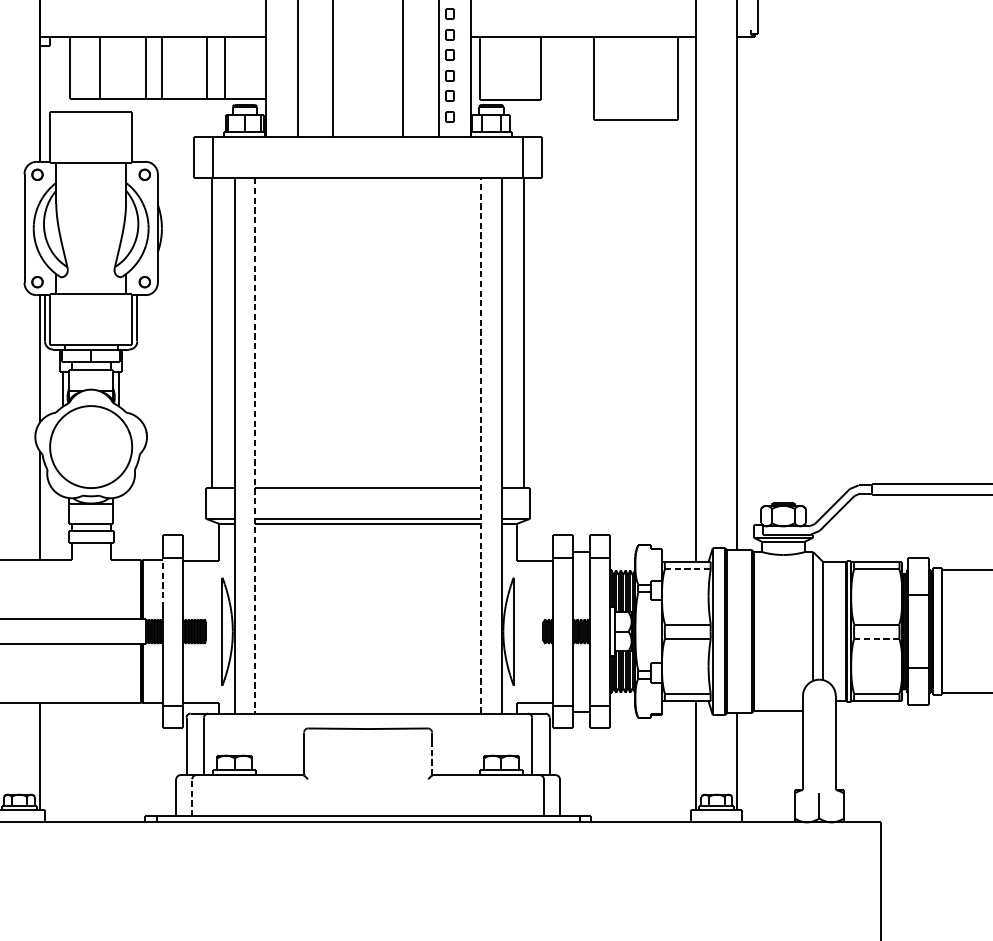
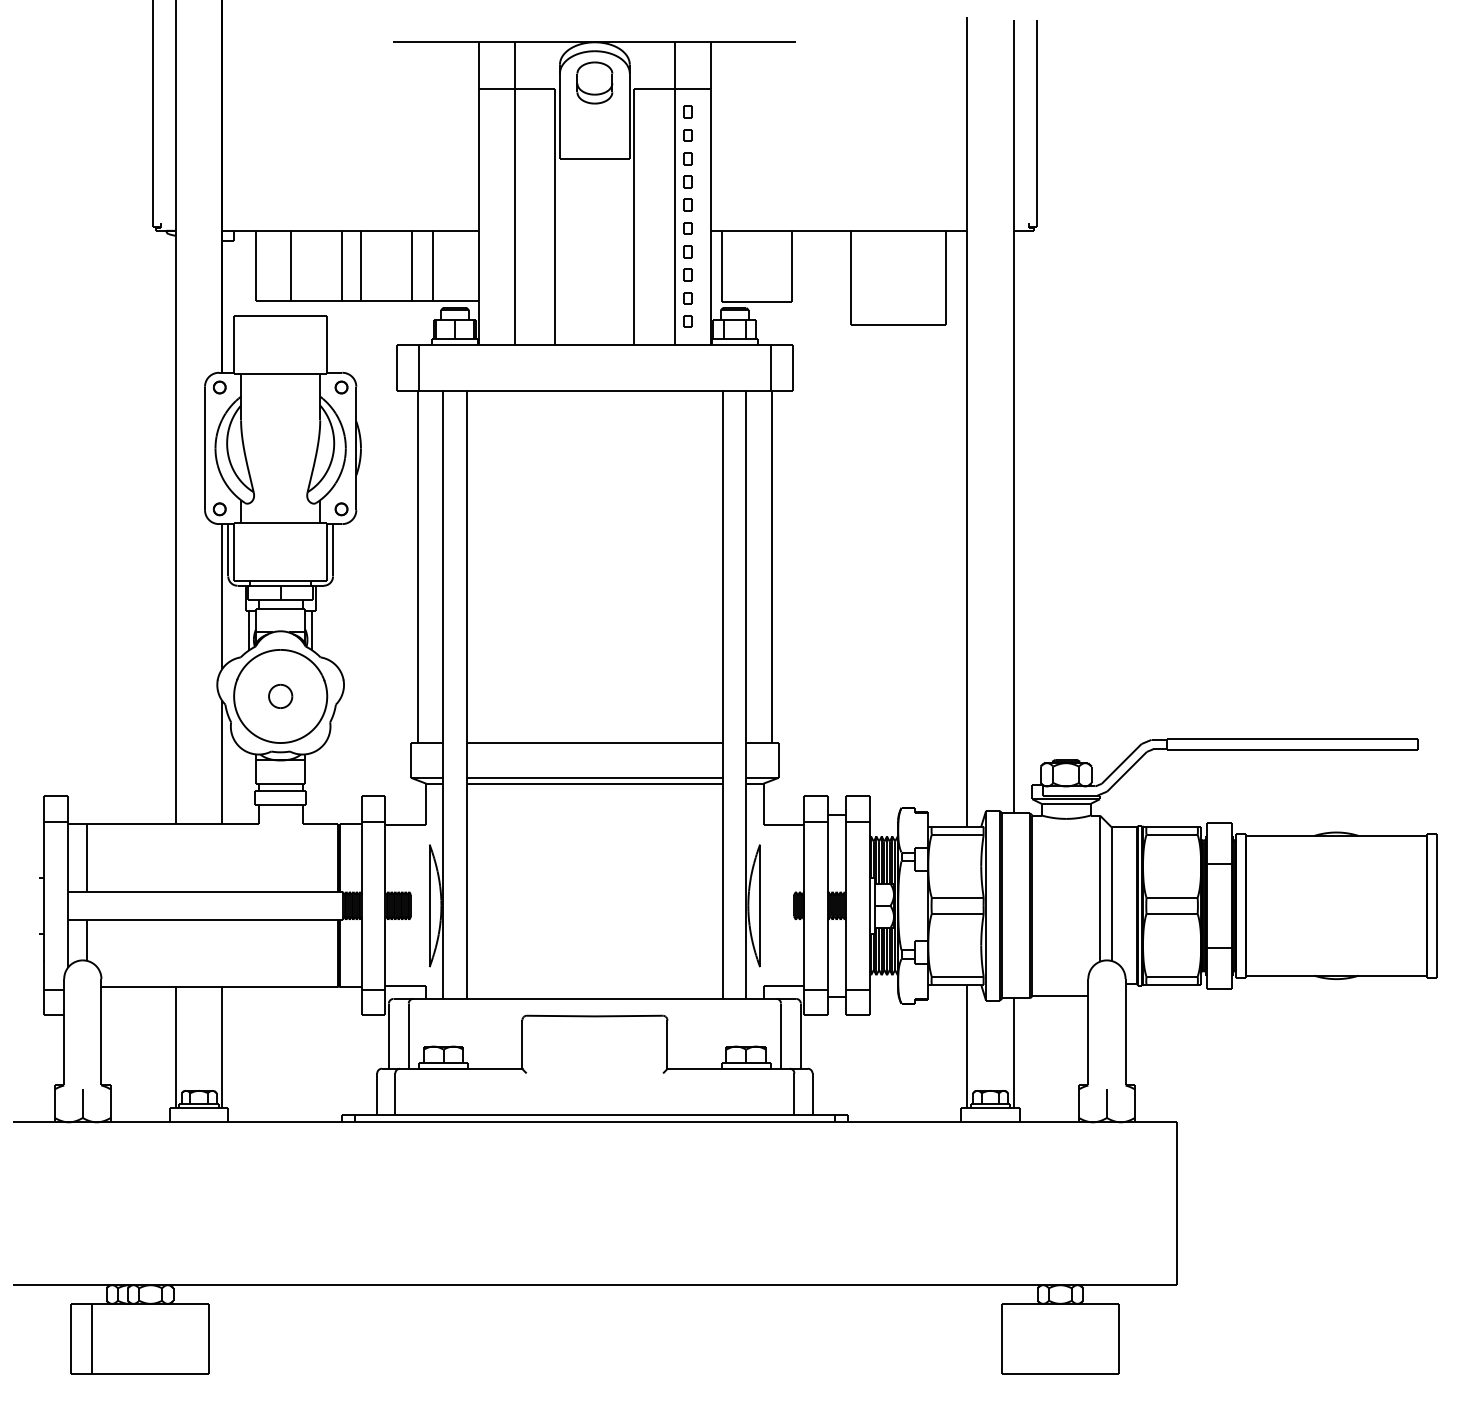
part: (91, 446) -> (280, 695), added
line: (254, 446) -> (466, 695), dashed -> solid
line: (481, 446) -> (723, 695), dashed -> solid
line: (687, 568) -> (957, 834), dashed -> solid
line: (163, 582) -> (362, 850), dashed -> solid
line: (877, 638) -> (1172, 913), dashed -> solid
line: (432, 760) -> (667, 1052), dashed -> solid
line: (192, 797) -> (395, 1094), dashed -> solid

